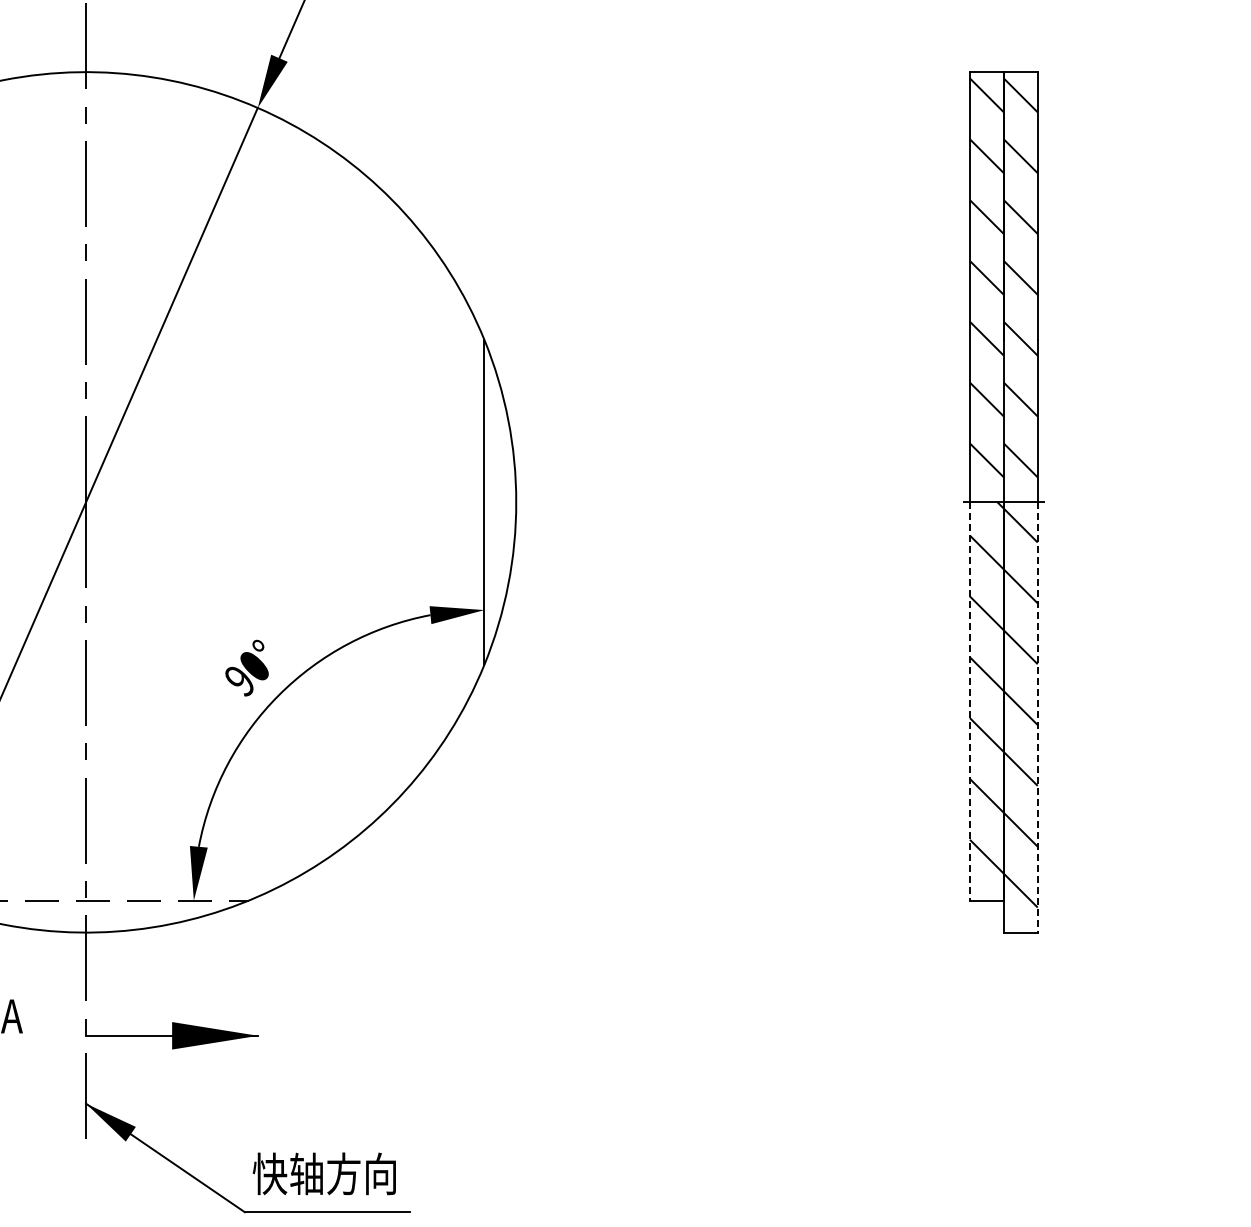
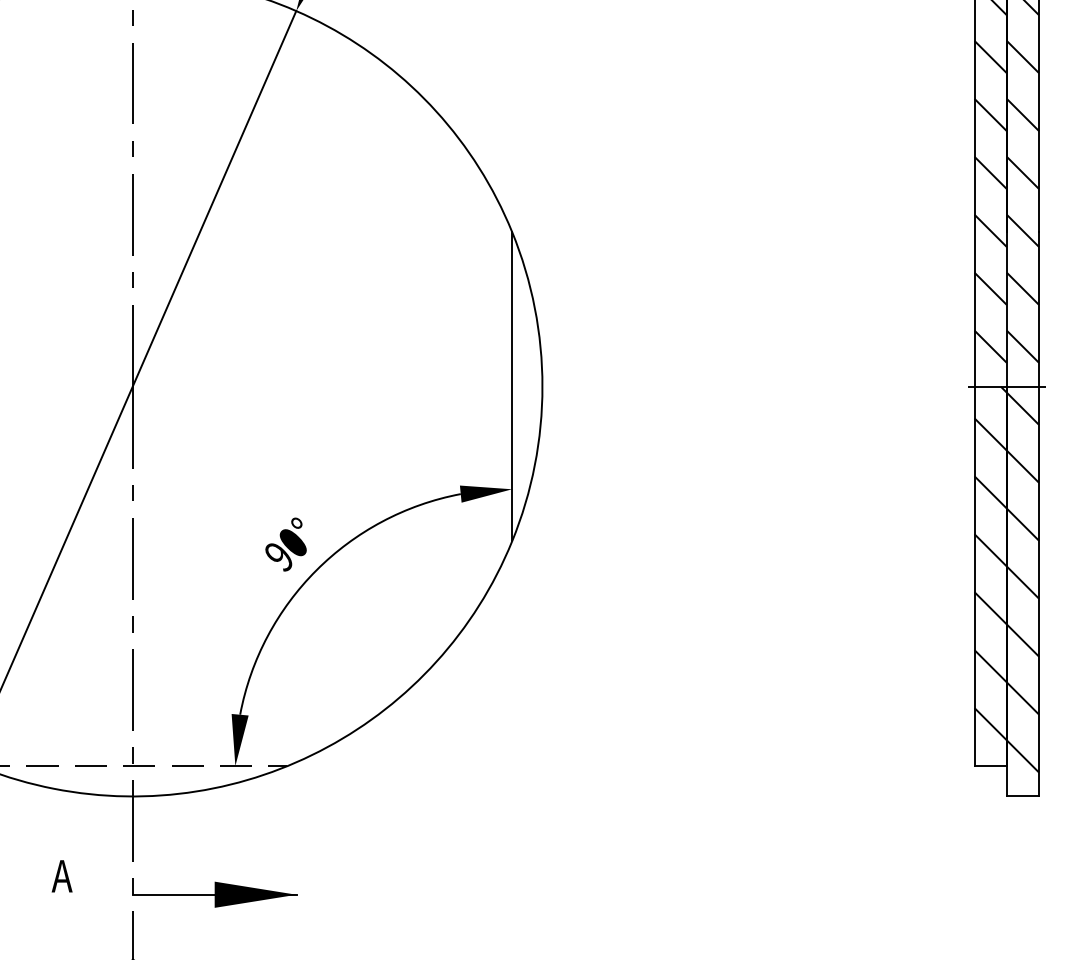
line: (969, 702) -> (974, 577), dashed -> solid
line: (1037, 717) -> (1038, 591), dashed -> solid

